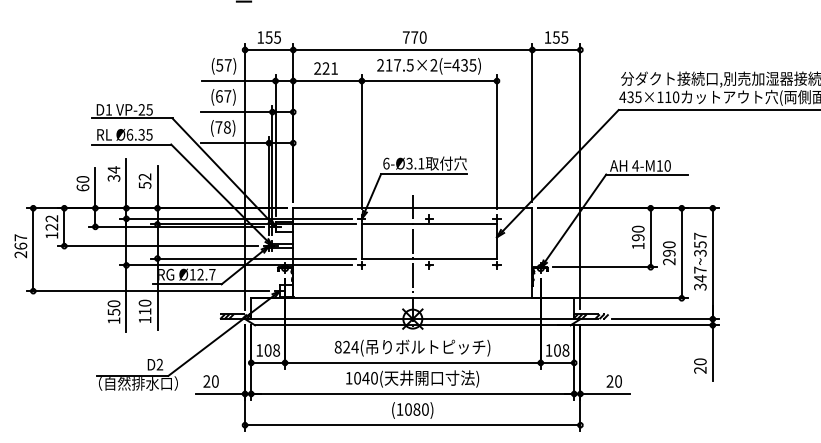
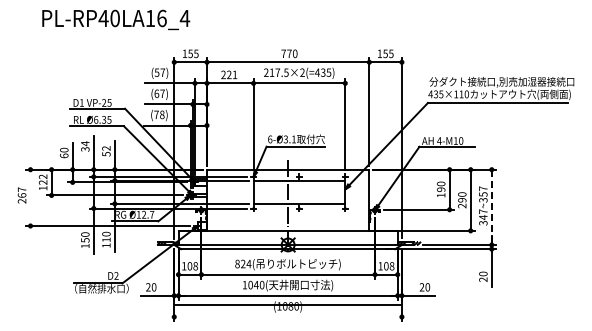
line: (33, 249) -> (30, 197), removed
line: (712, 263) -> (491, 207), solid -> dashed
line: (411, 425) -> (287, 305), moved

